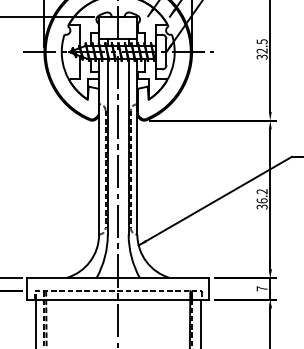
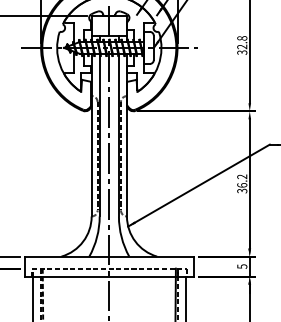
text: (261, 41) -> (241, 38), 32.5 -> 32.8
text: (261, 288) -> (241, 266), 7 -> 5

